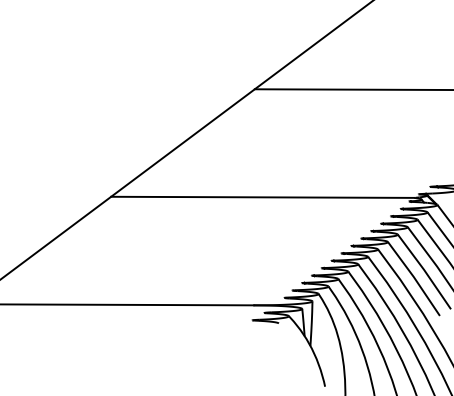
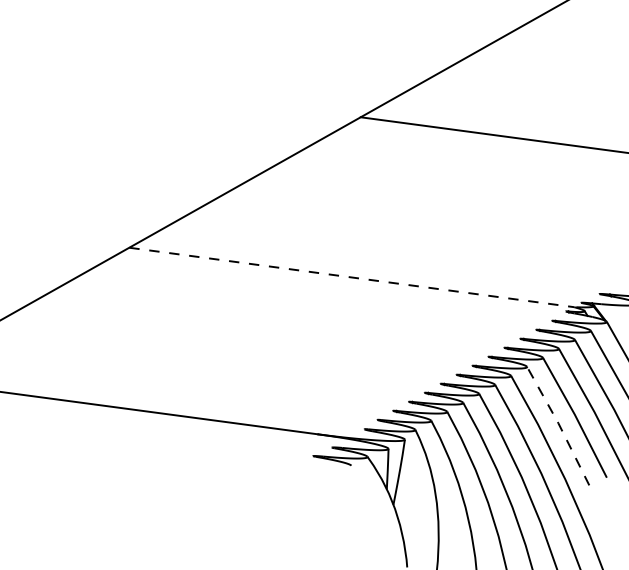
line: (262, 197) -> (351, 277), solid -> dashed
line: (414, 277) -> (559, 424), solid -> dashed

